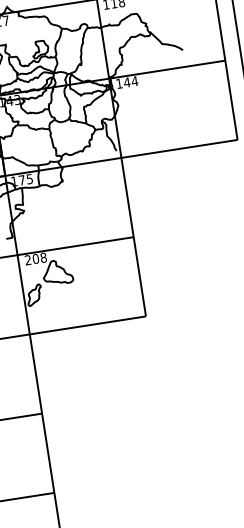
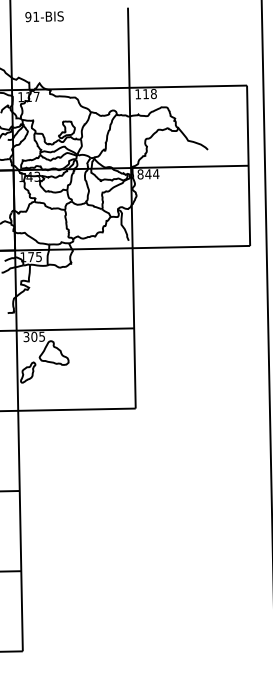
text: (119, 83) -> (140, 174), 144 -> 844
text: (36, 258) -> (34, 336), 208 -> 305

